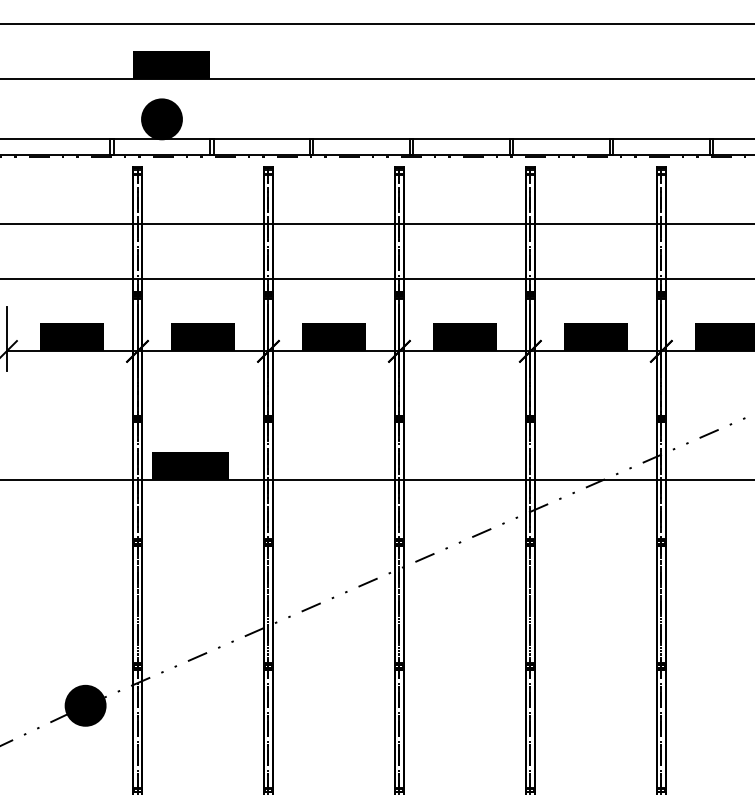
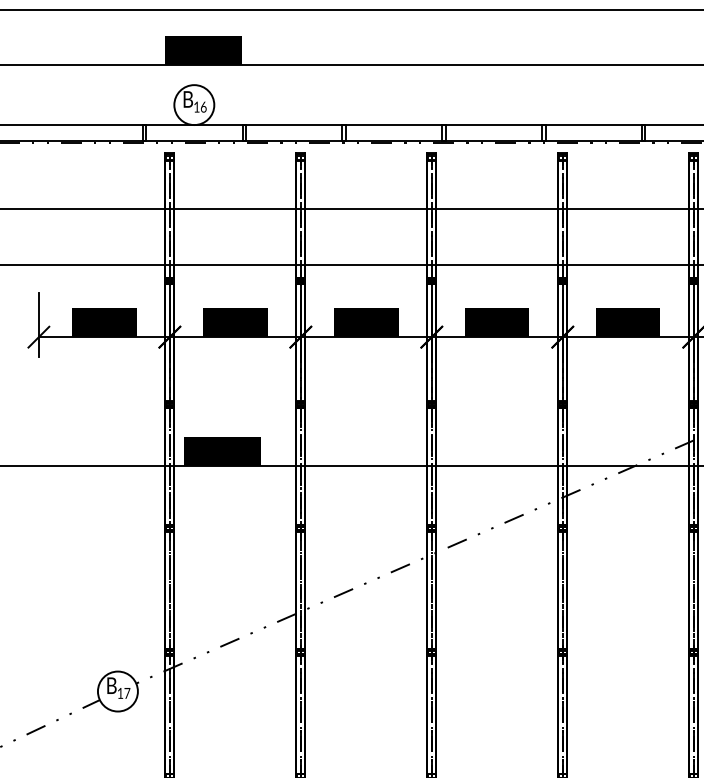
fill: (161, 119) -> (193, 105), removed
fill: (85, 705) -> (117, 691), removed

